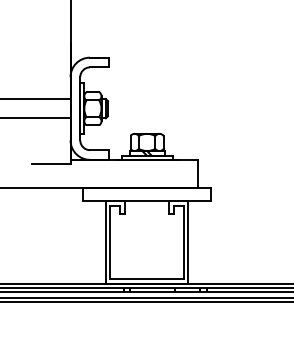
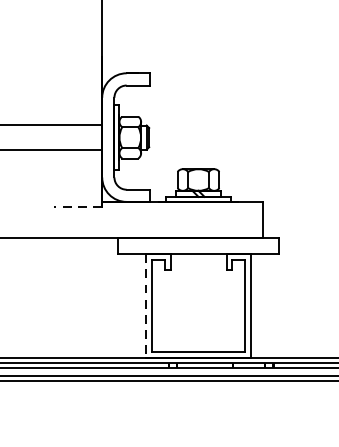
line: (50, 163) -> (76, 206), solid -> dashed
line: (105, 243) -> (146, 307), solid -> dashed

